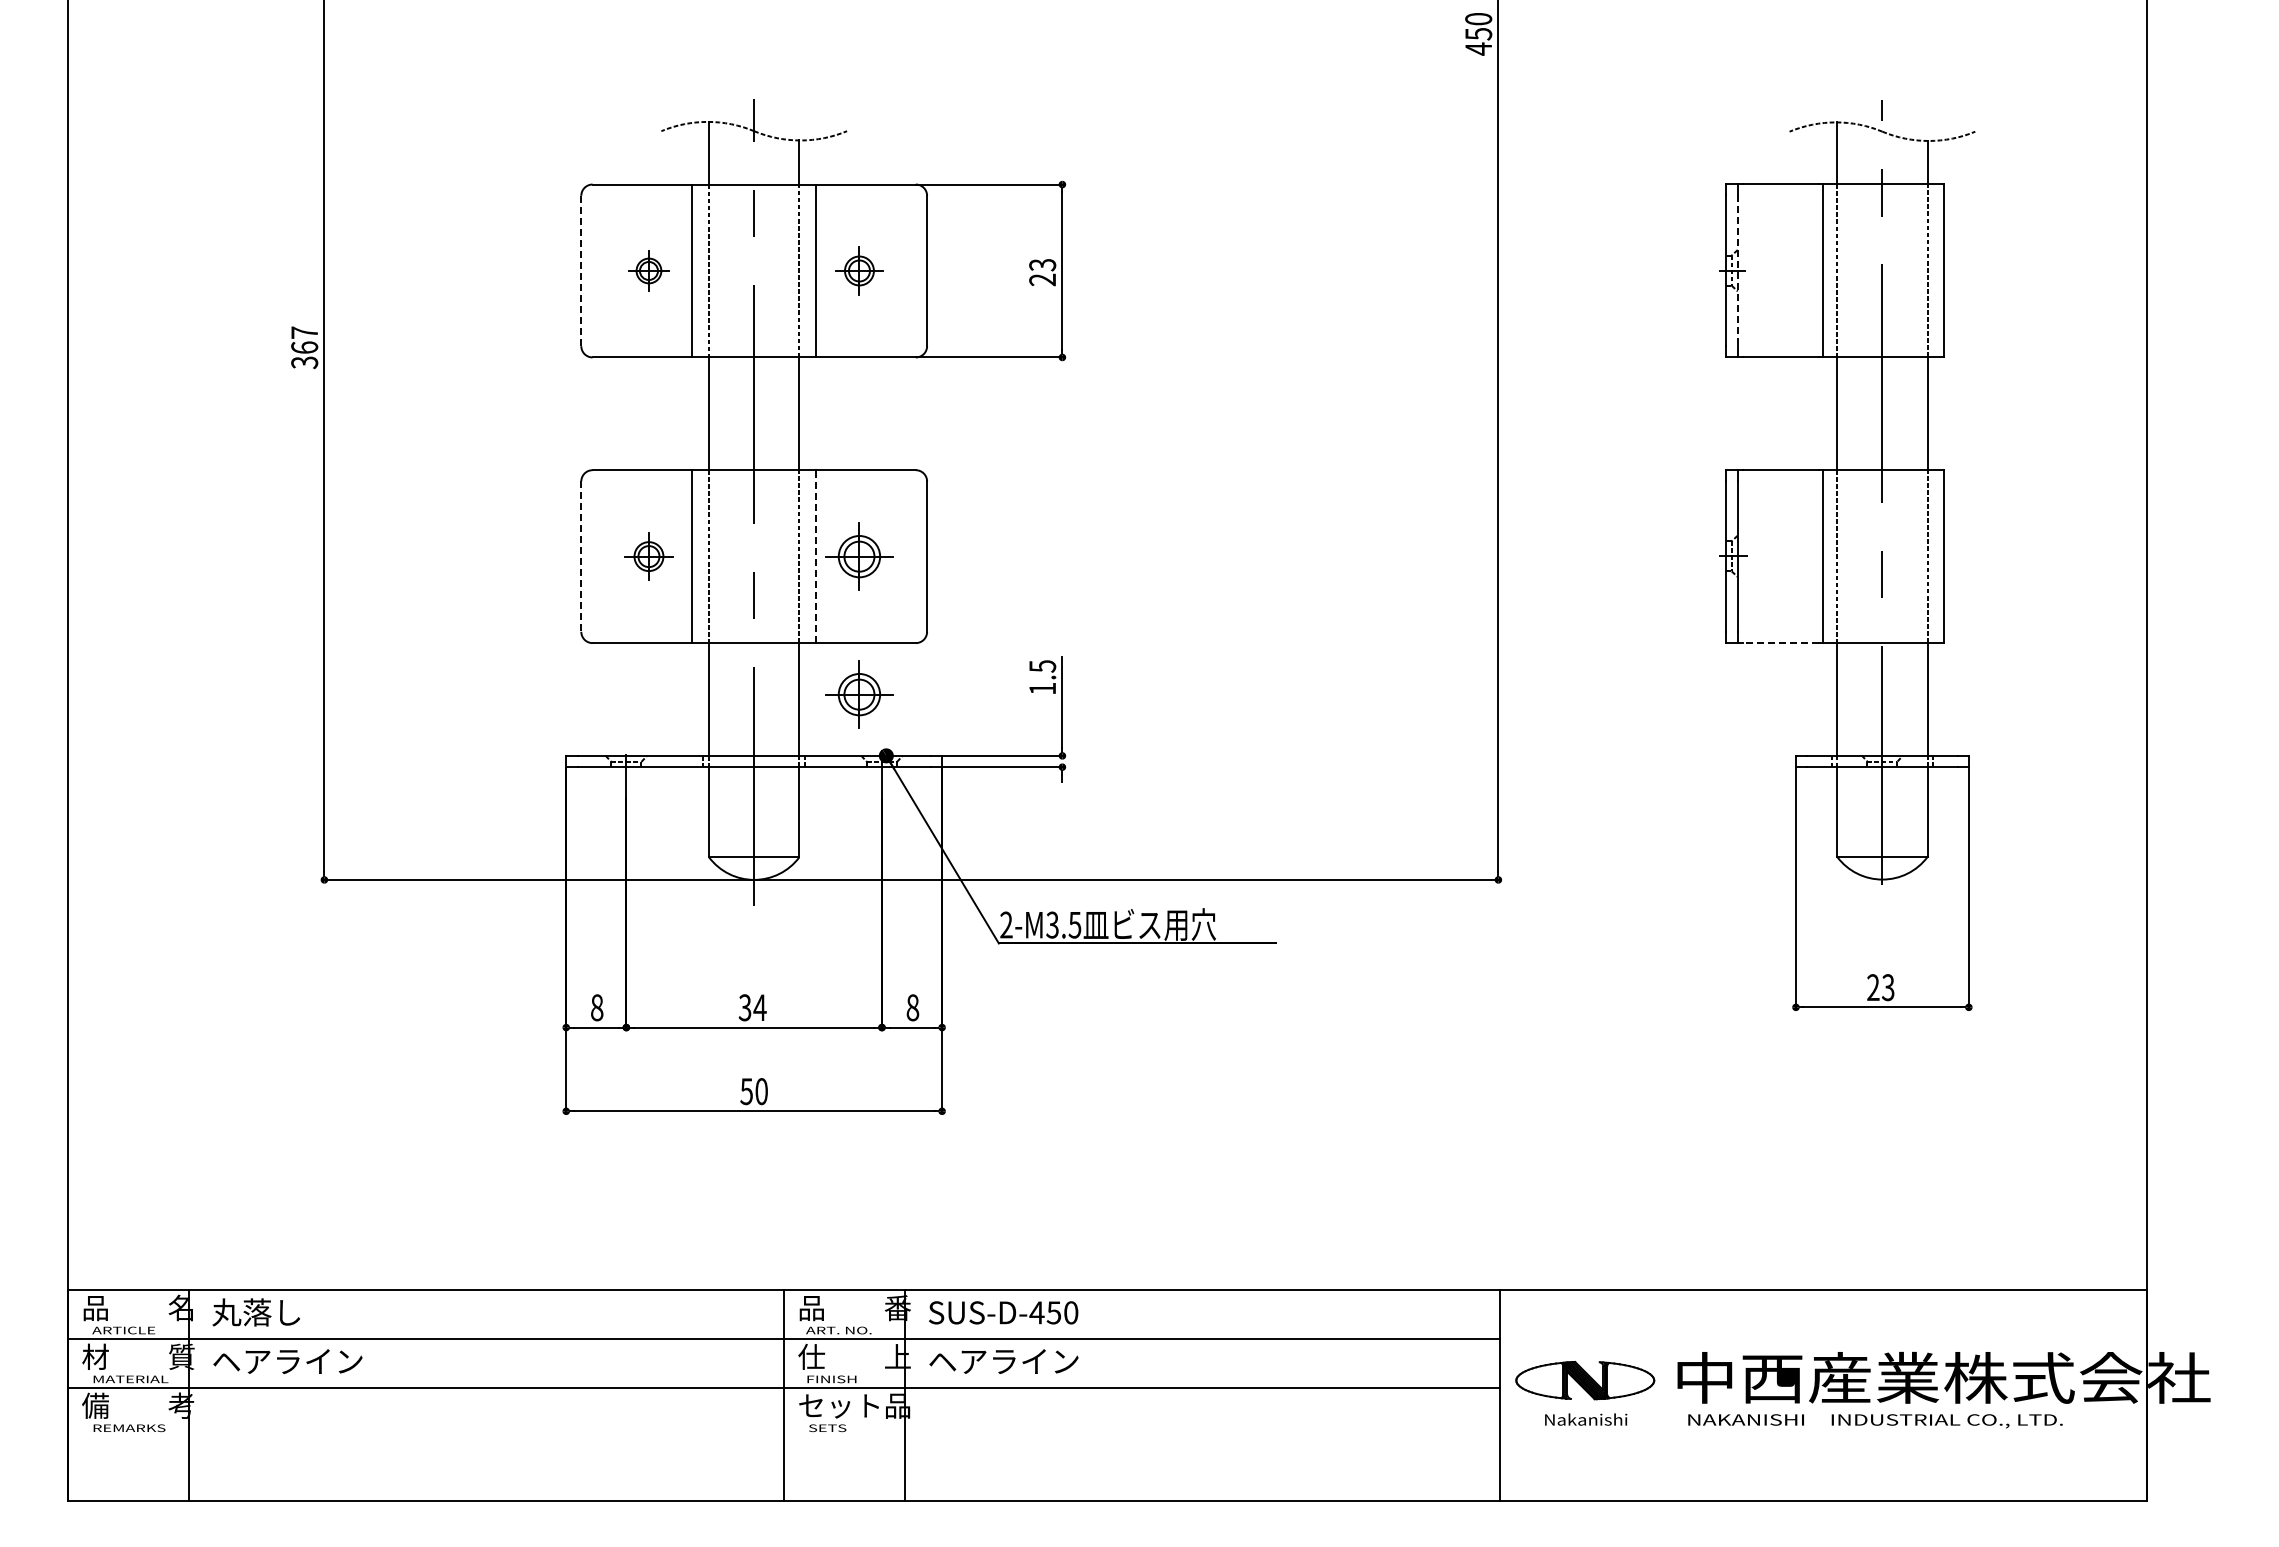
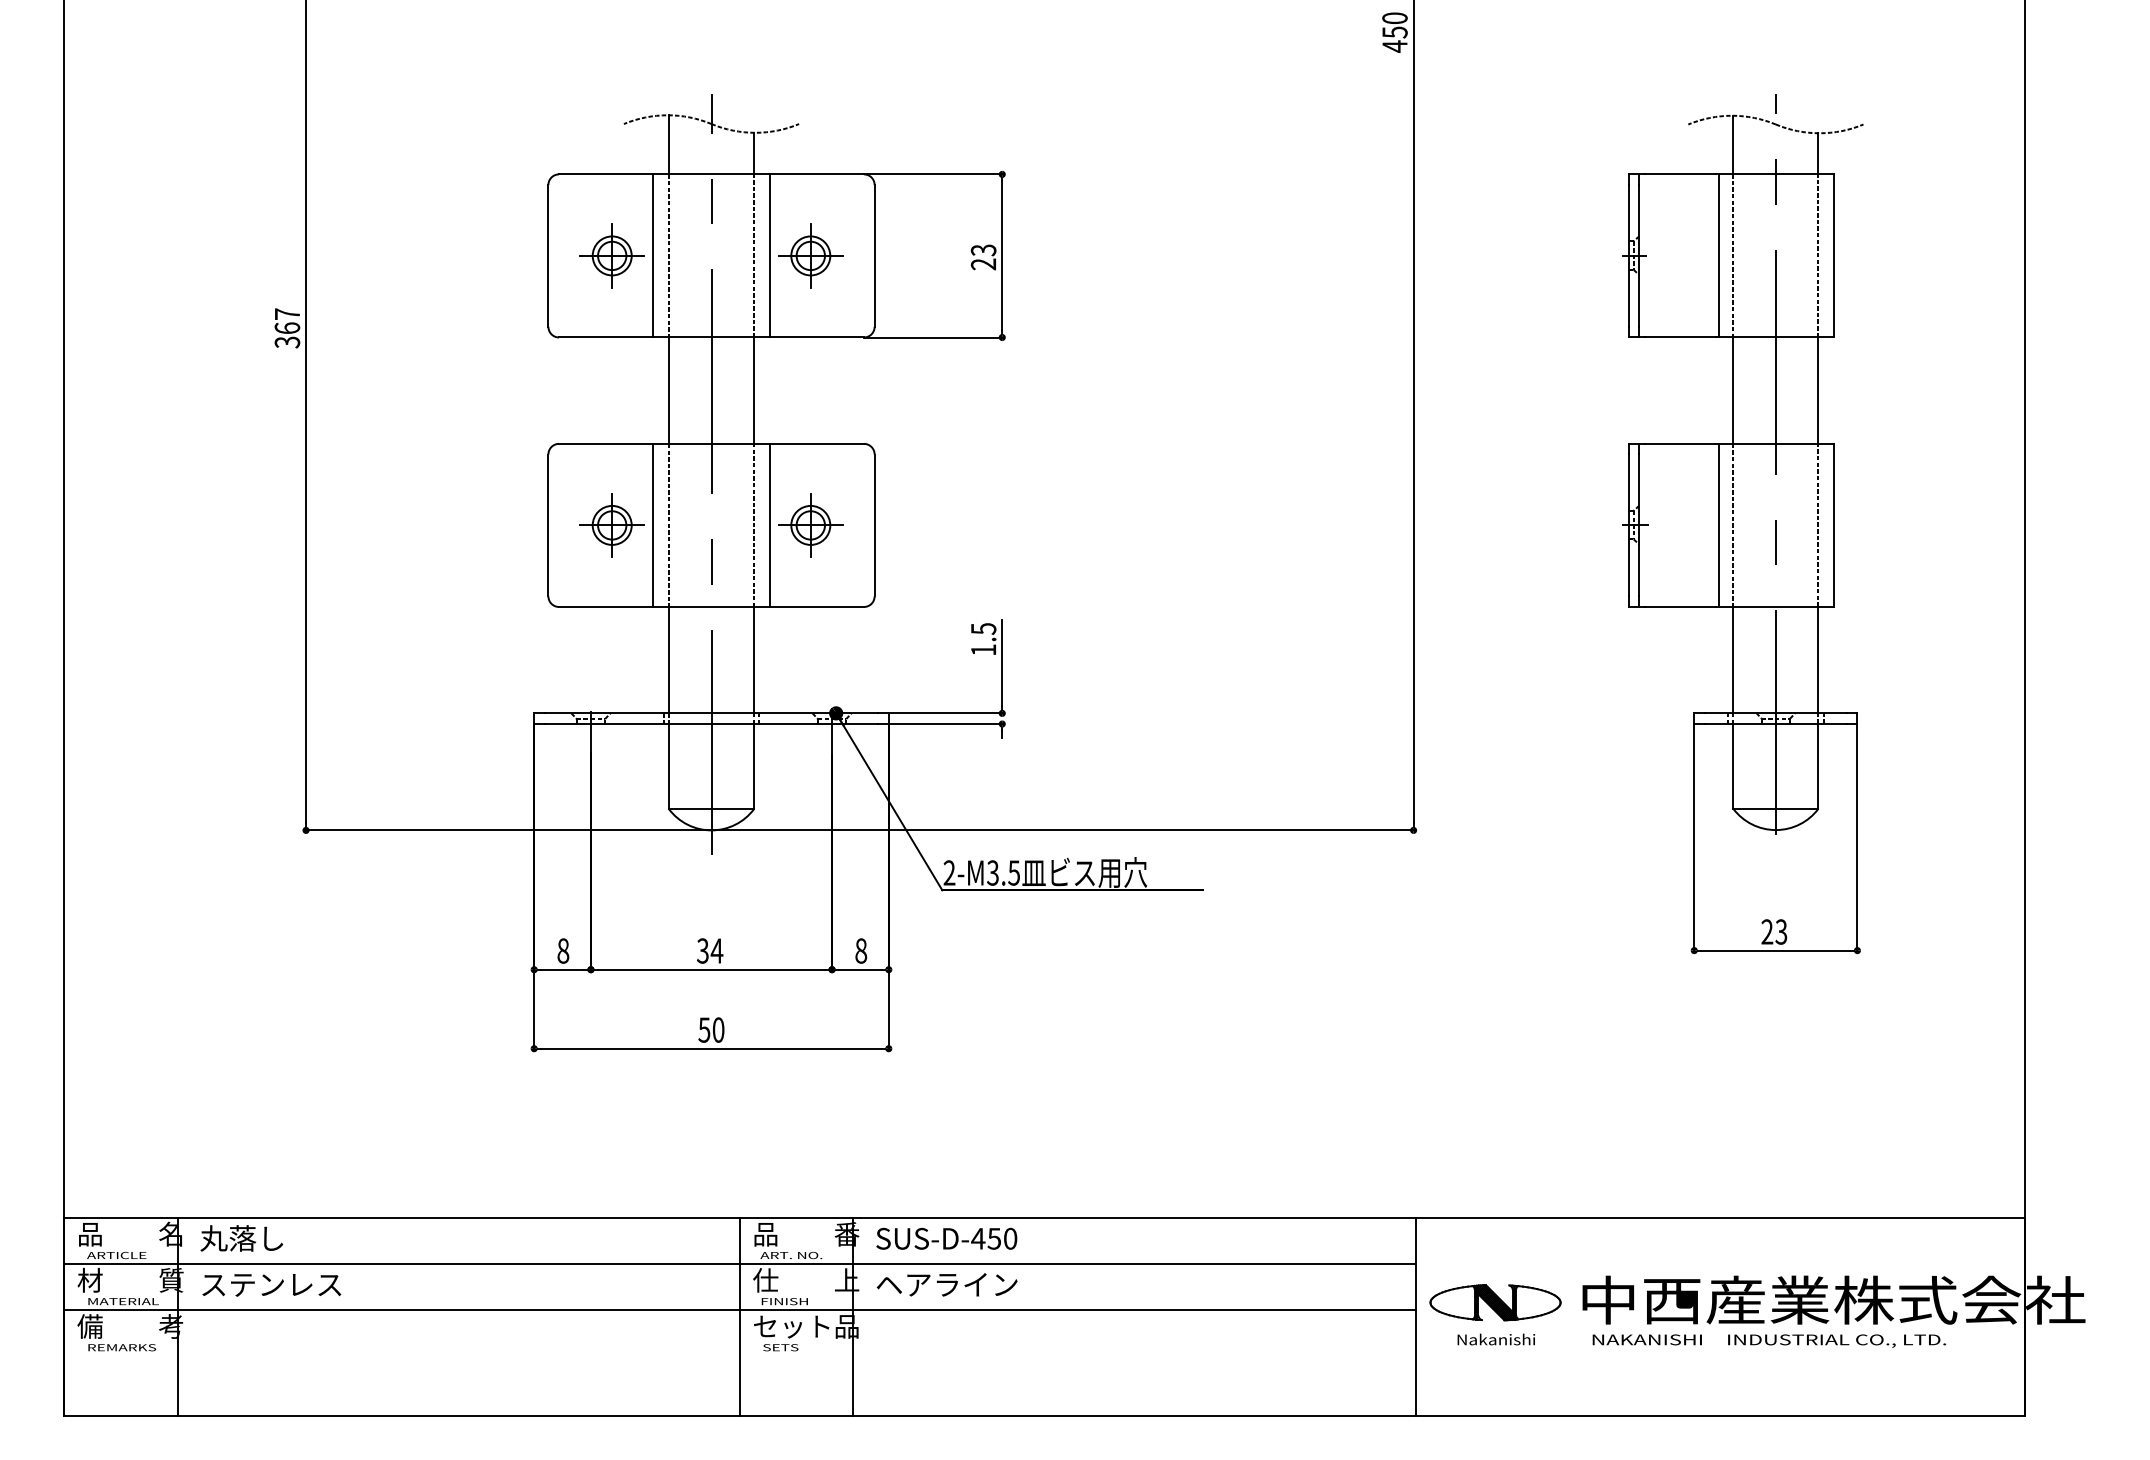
part: (648, 270) -> (611, 255), size x1.67
part: (859, 270) -> (810, 255), size x1.43
line: (581, 271) -> (548, 256), dashed -> solid
line: (1737, 271) -> (1639, 256), dashed -> solid
part: (648, 556) -> (611, 525), size x1.43
line: (816, 556) -> (770, 525), dashed -> solid
line: (581, 557) -> (548, 526), dashed -> solid
line: (1781, 642) -> (1680, 606), dashed -> solid
part: (859, 694) -> (810, 655), removed
text: (287, 1361) -> (271, 1284), ヘアライン -> ステンレス

